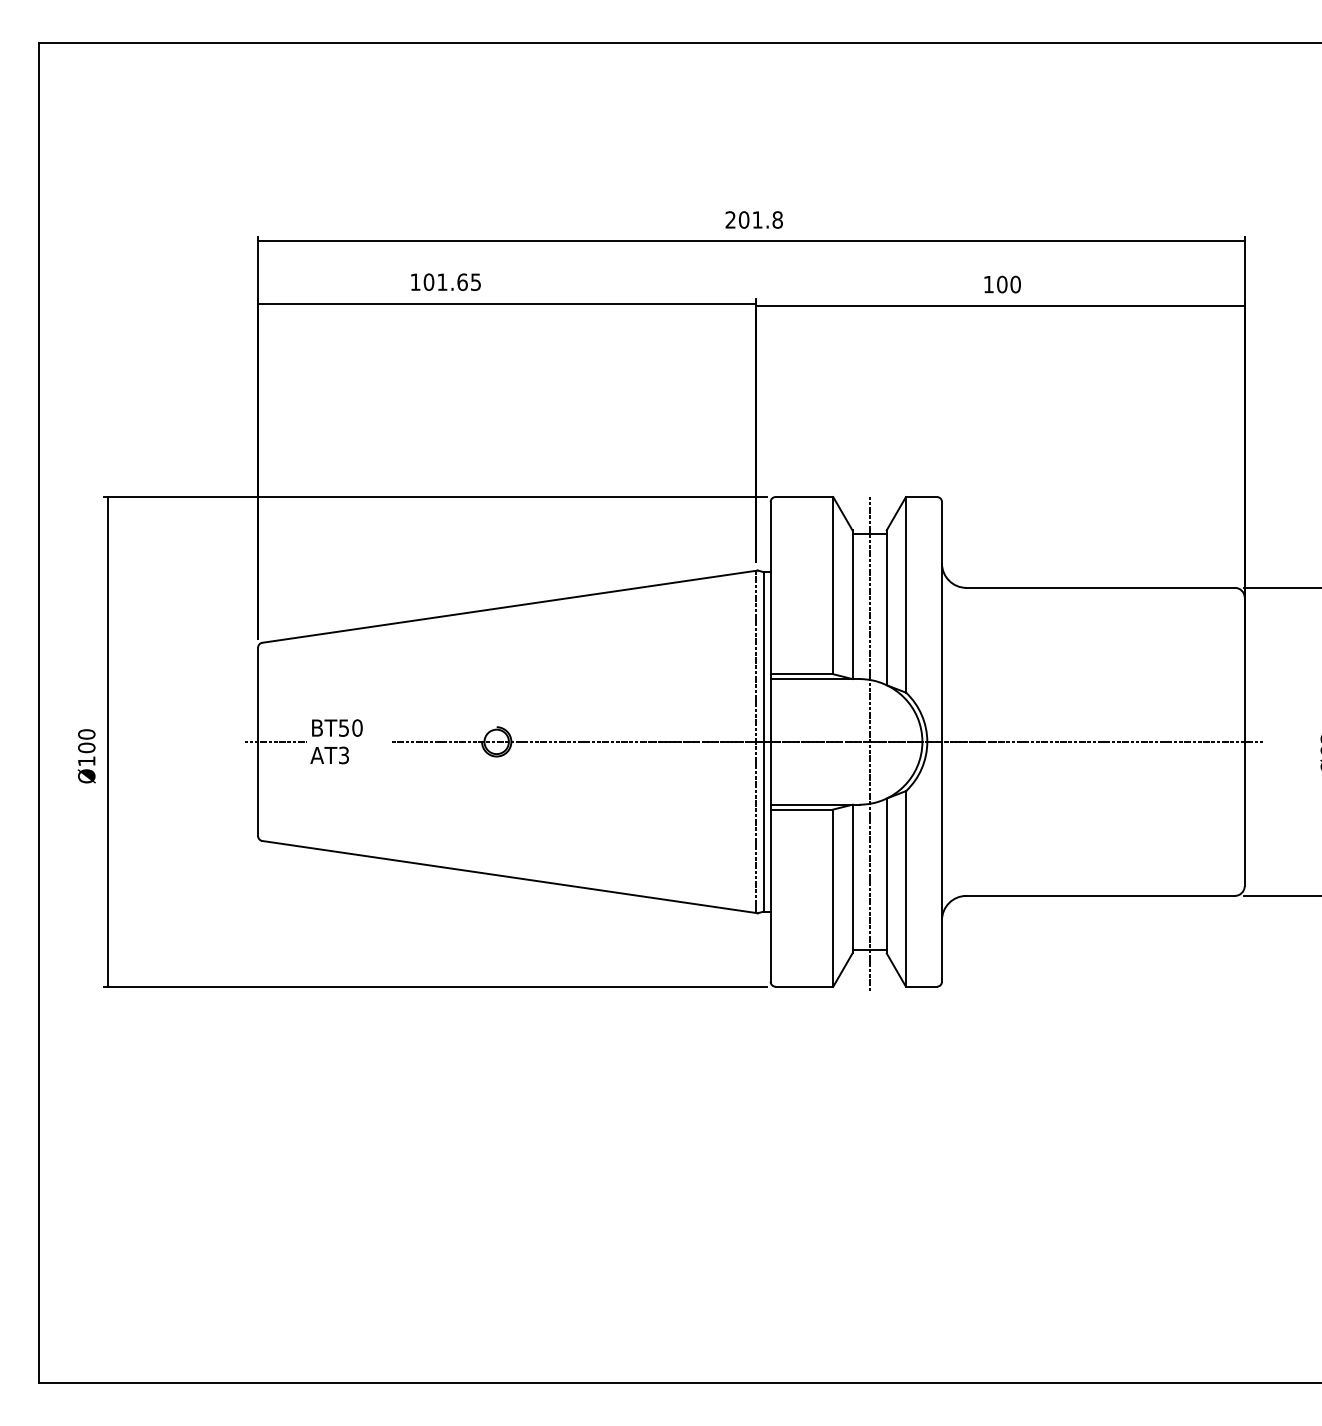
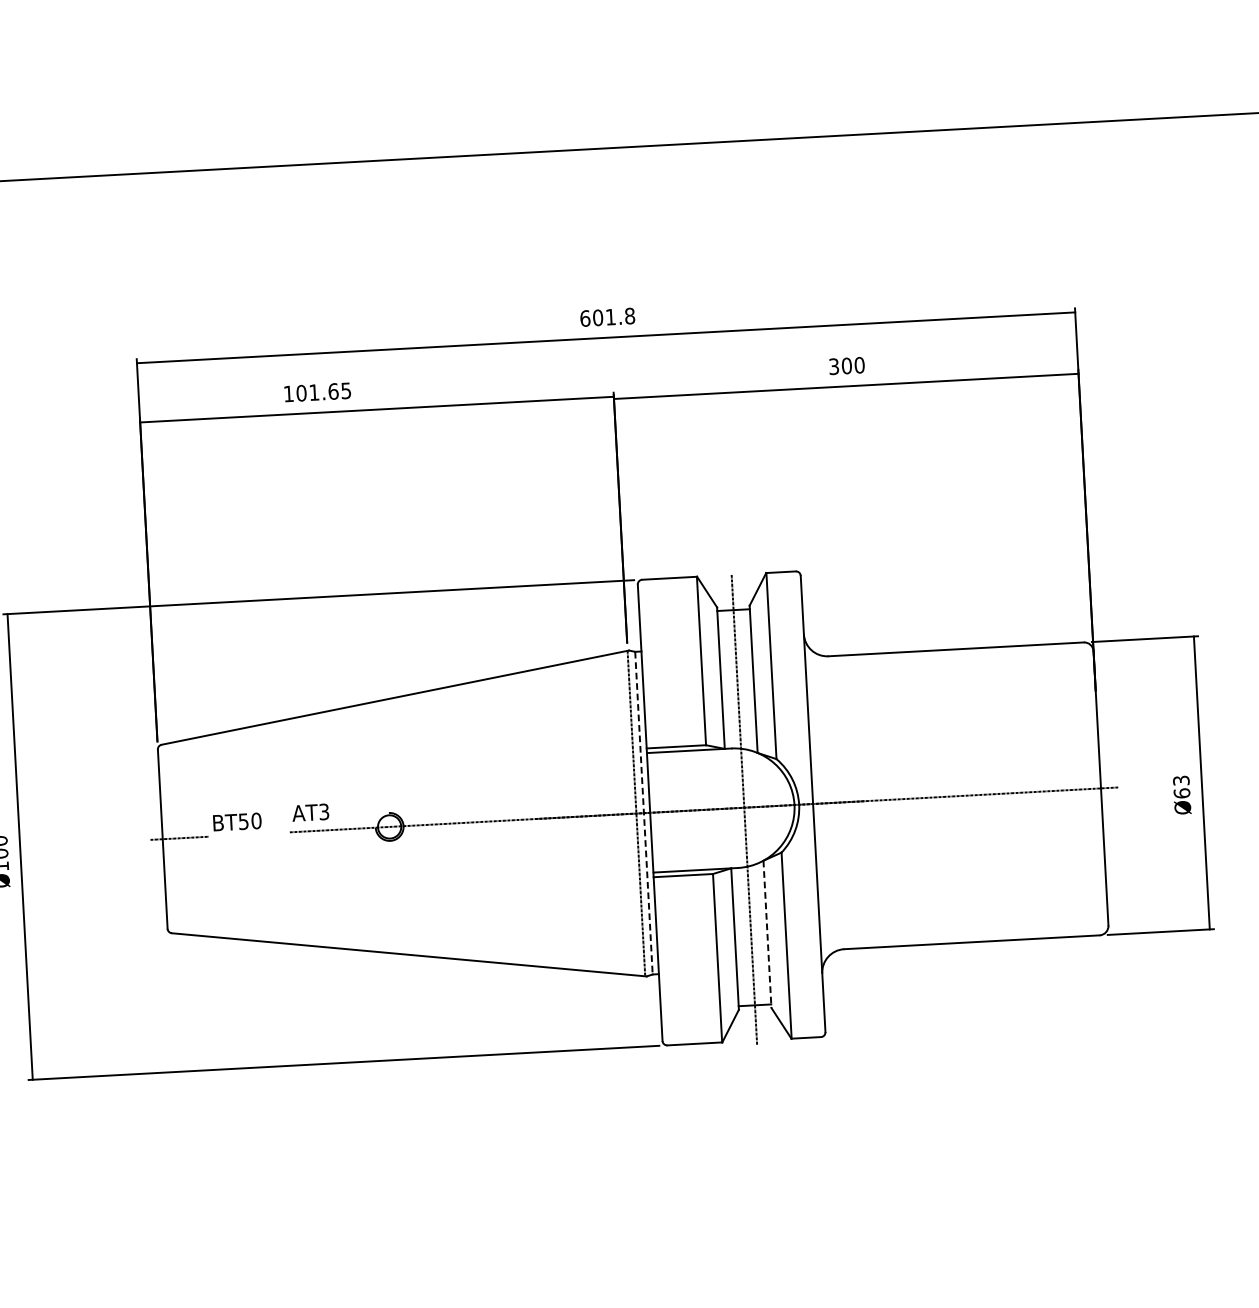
text: (730, 219) -> (585, 318), 201.8 -> 601.8
text: (988, 284) -> (833, 366), 100 -> 300
line: (764, 741) -> (644, 812), solid -> dashed
text: (329, 755) -> (310, 812), moved
line: (886, 876) -> (767, 934), solid -> dashed

